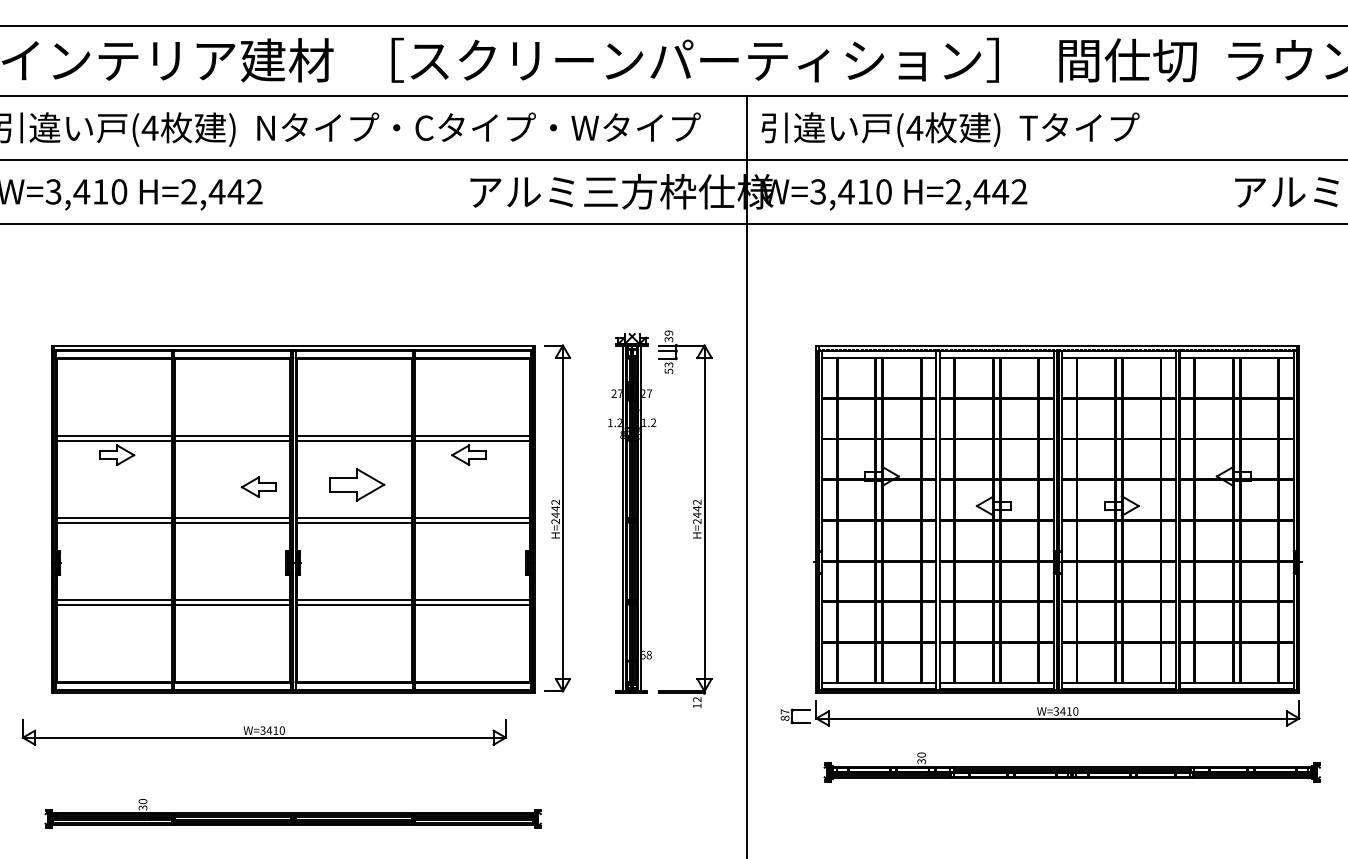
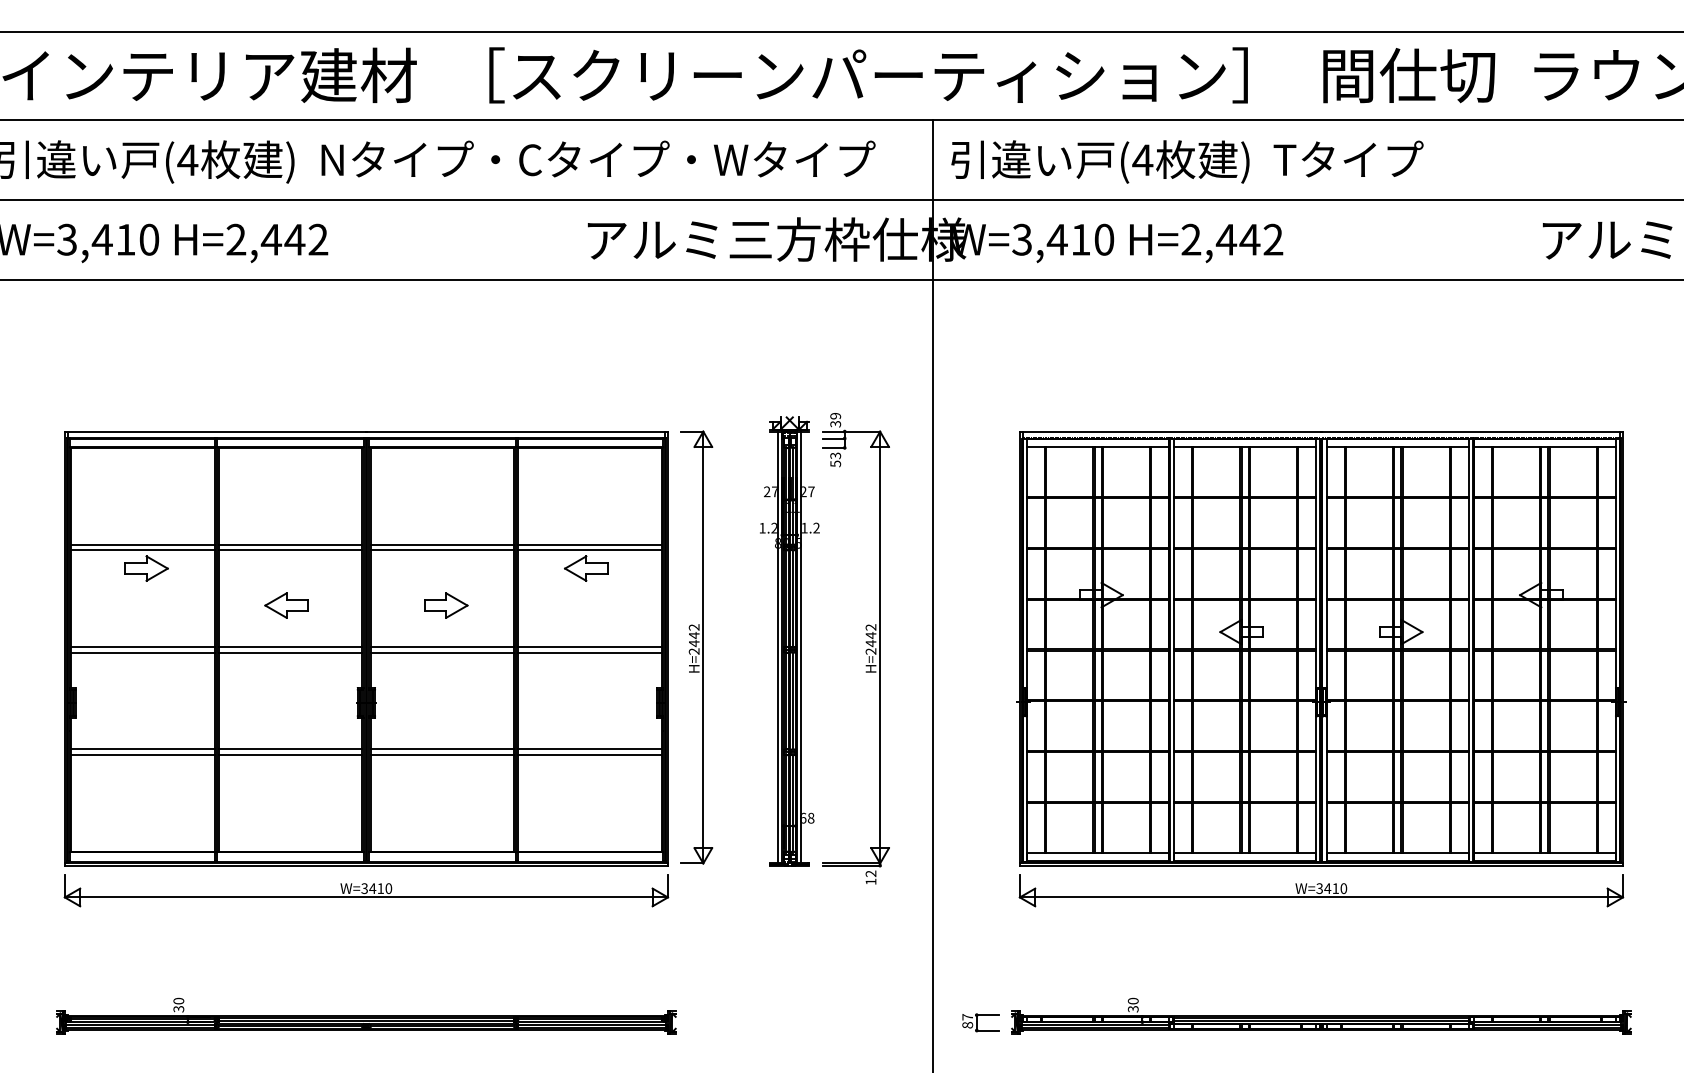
part: (357, 484) -> (446, 605), size x0.62
part: (258, 487) -> (286, 605), moved
part: (795, 716) -> (980, 1022), moved
part: (264, 732) -> (366, 890), moved
part: (1072, 766) -> (1321, 1015), moved

